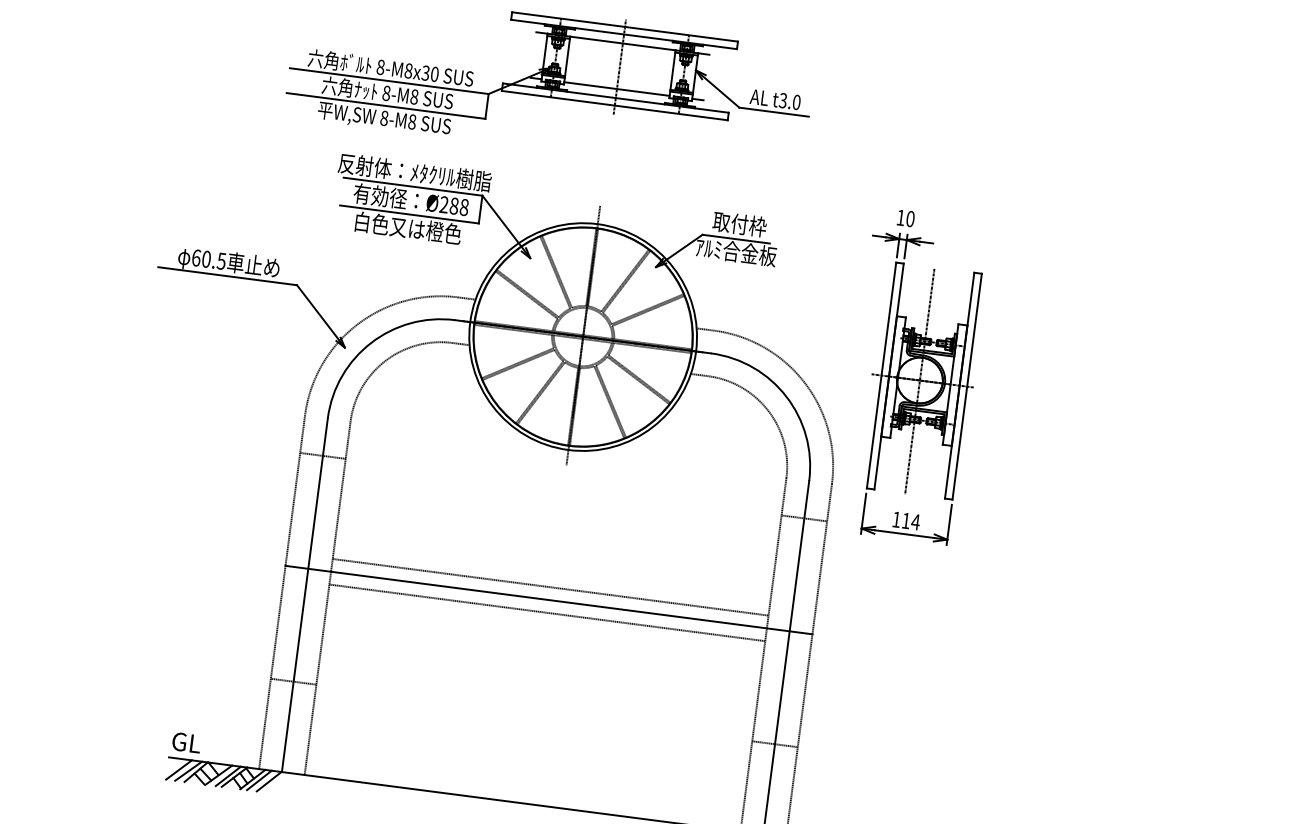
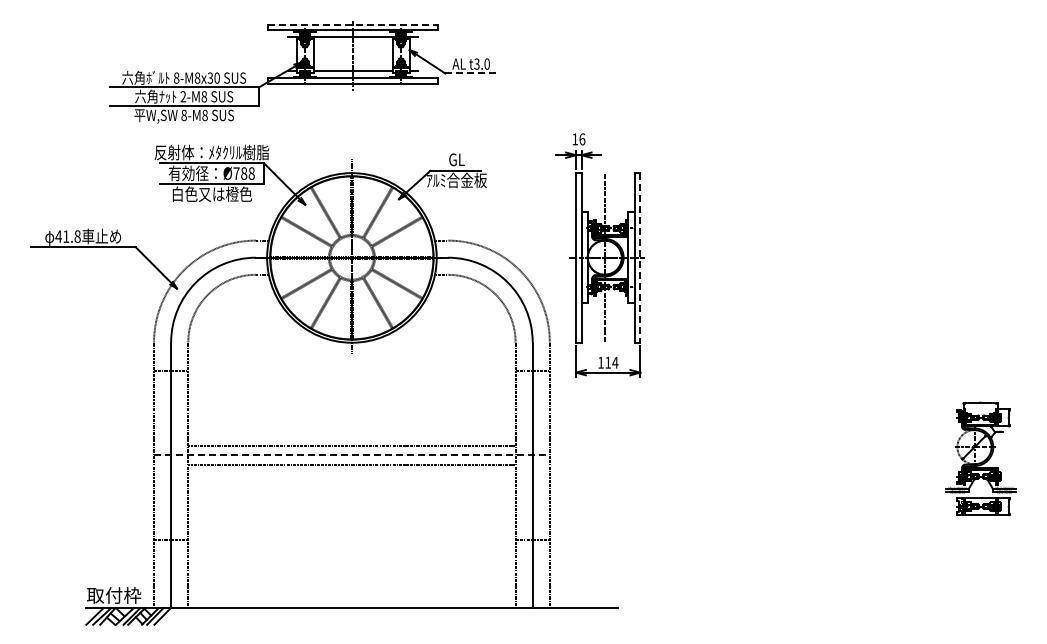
line: (625, 26) -> (353, 24), solid -> dashed
text: (386, 93) -> (183, 96), 8-M8 -> 2-M8
line: (774, 112) -> (471, 73), solid -> dashed
text: (444, 204) -> (236, 173), Ø288 -> Ø788
text: (910, 219) -> (582, 139), 10 -> 16
text: (739, 224) -> (456, 159), 取付枠 -> GL
text: (208, 259) -> (67, 236), 60.5 -> 41.8
line: (967, 386) -> (640, 257), solid -> dashed
line: (548, 600) -> (351, 455), solid -> dashed
text: (208, 745) -> (114, 595), GL -> 取付枠

